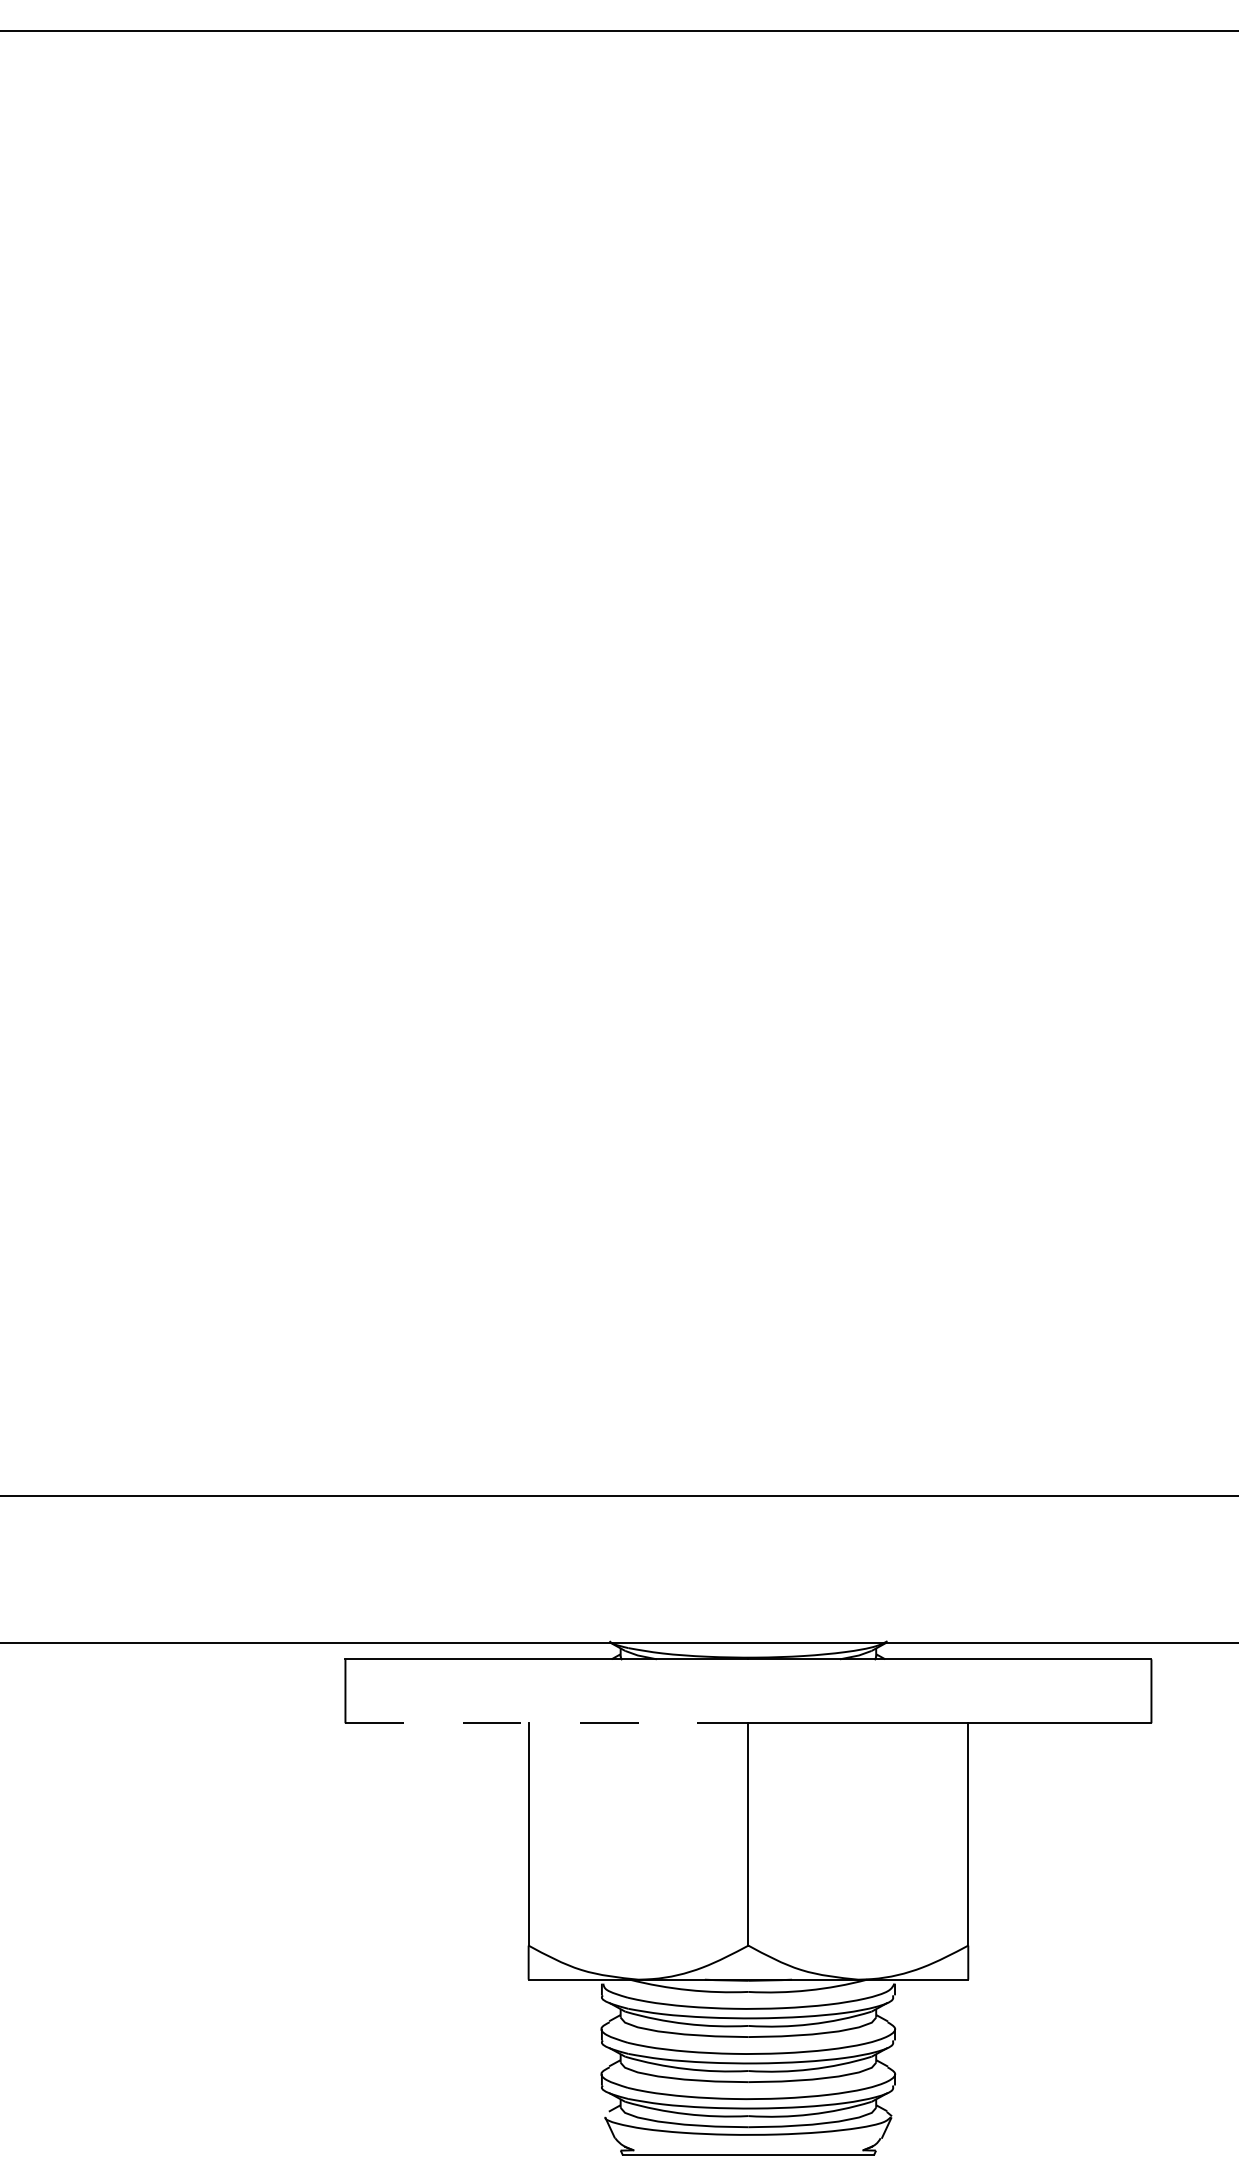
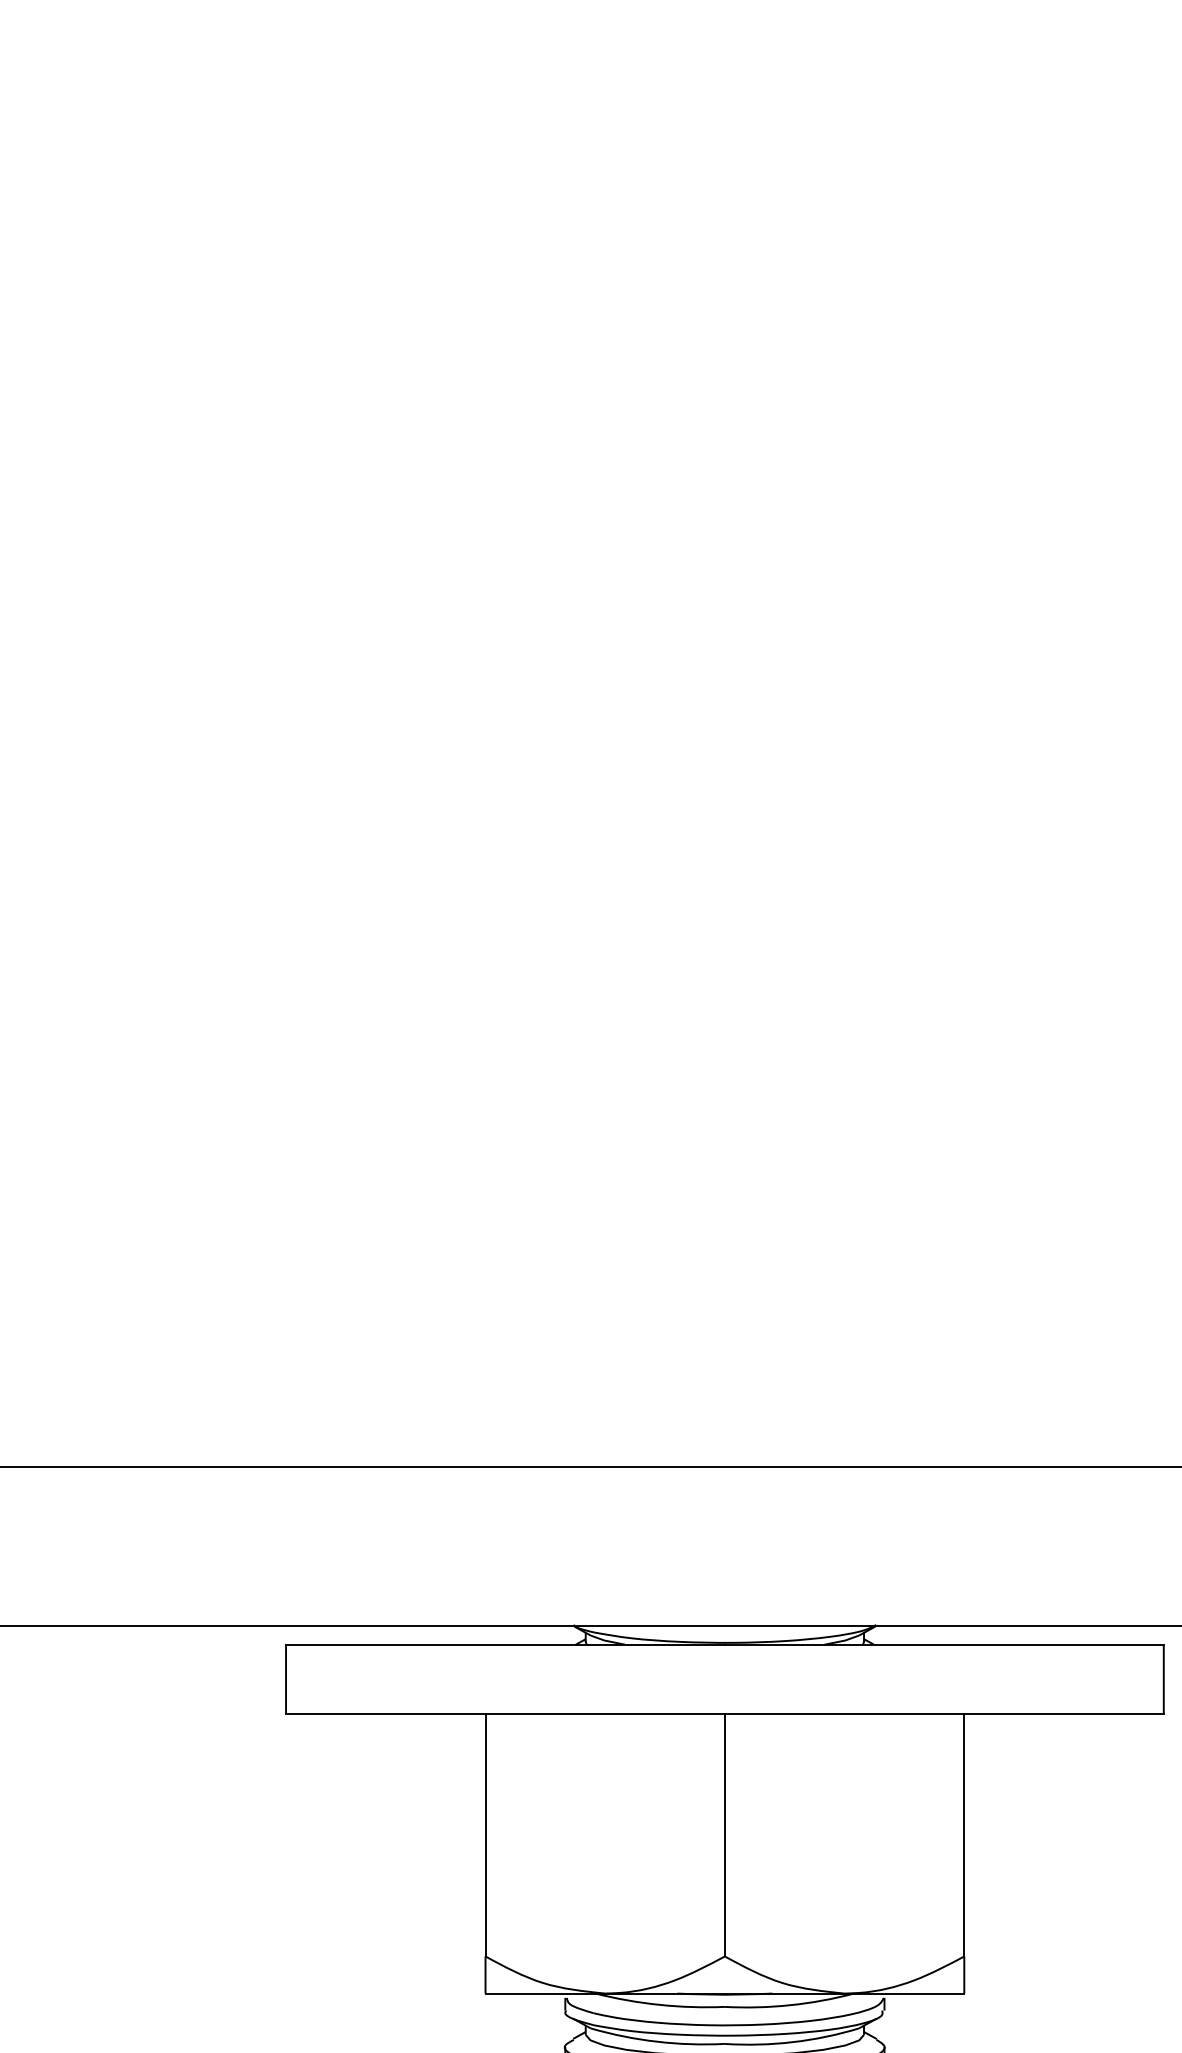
line: (547, 1723) -> (506, 1714), dashed -> solid

